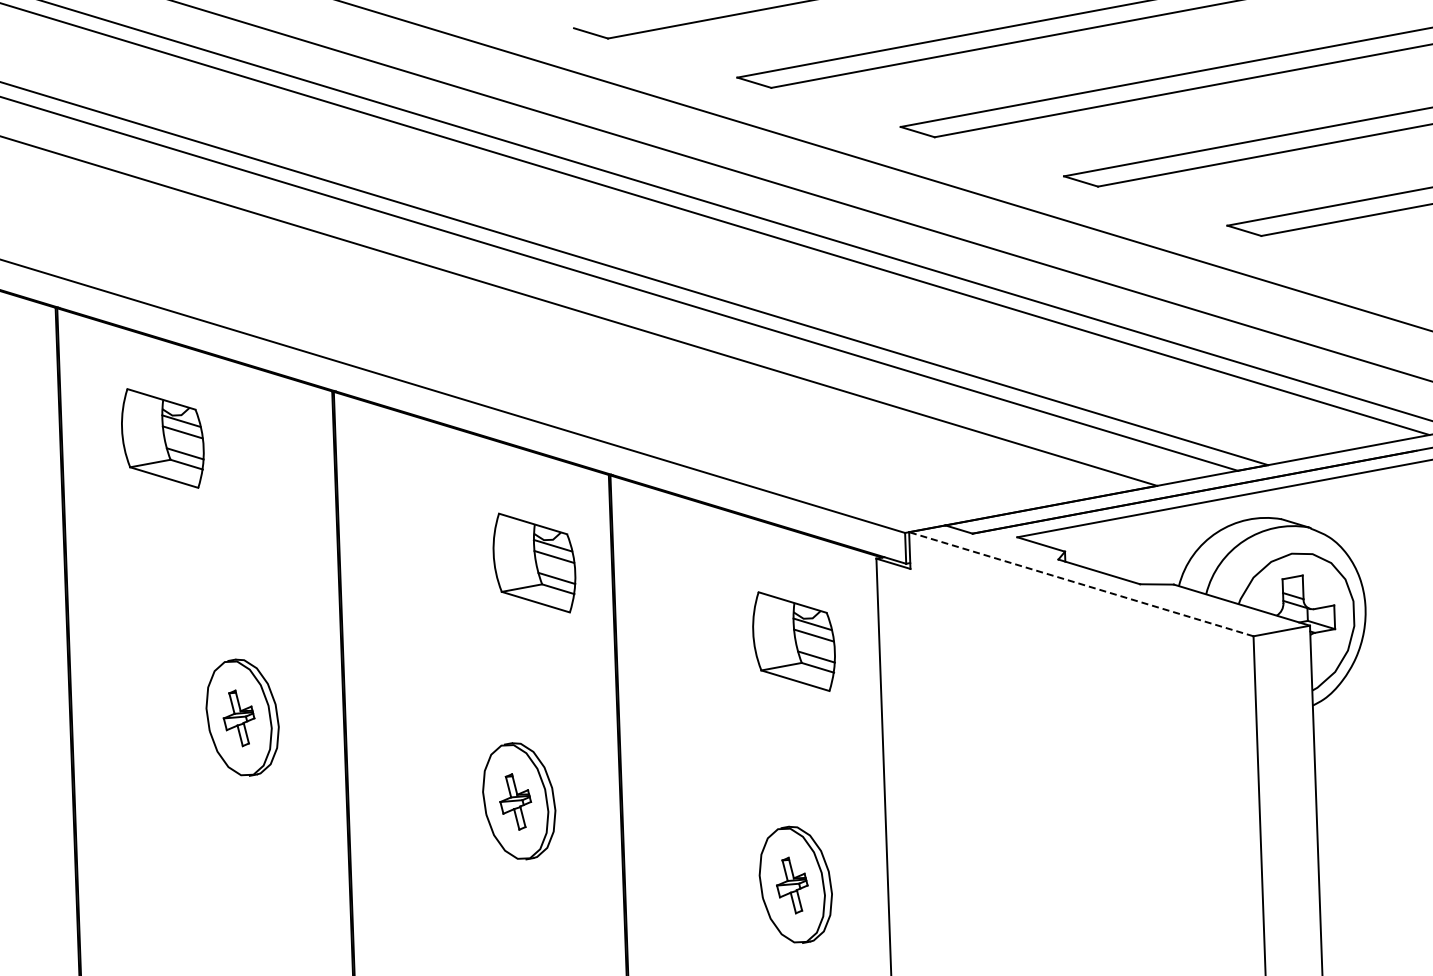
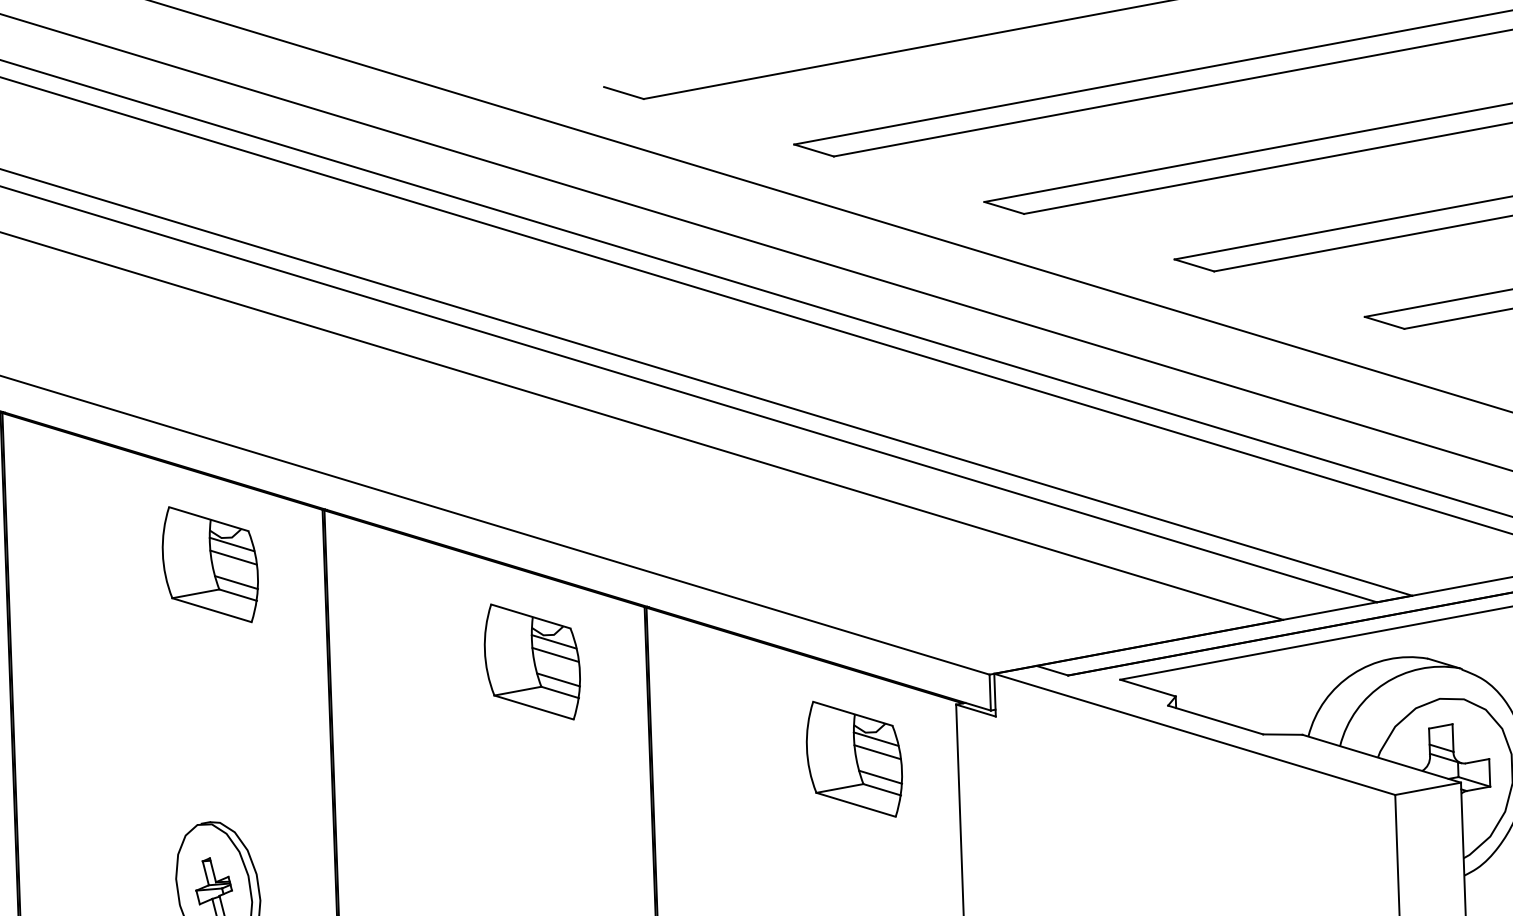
part: (162, 438) -> (209, 564), moved
part: (534, 562) -> (532, 661), moved
line: (1081, 584) -> (1194, 734), dashed -> solid
part: (793, 641) -> (853, 759), moved

